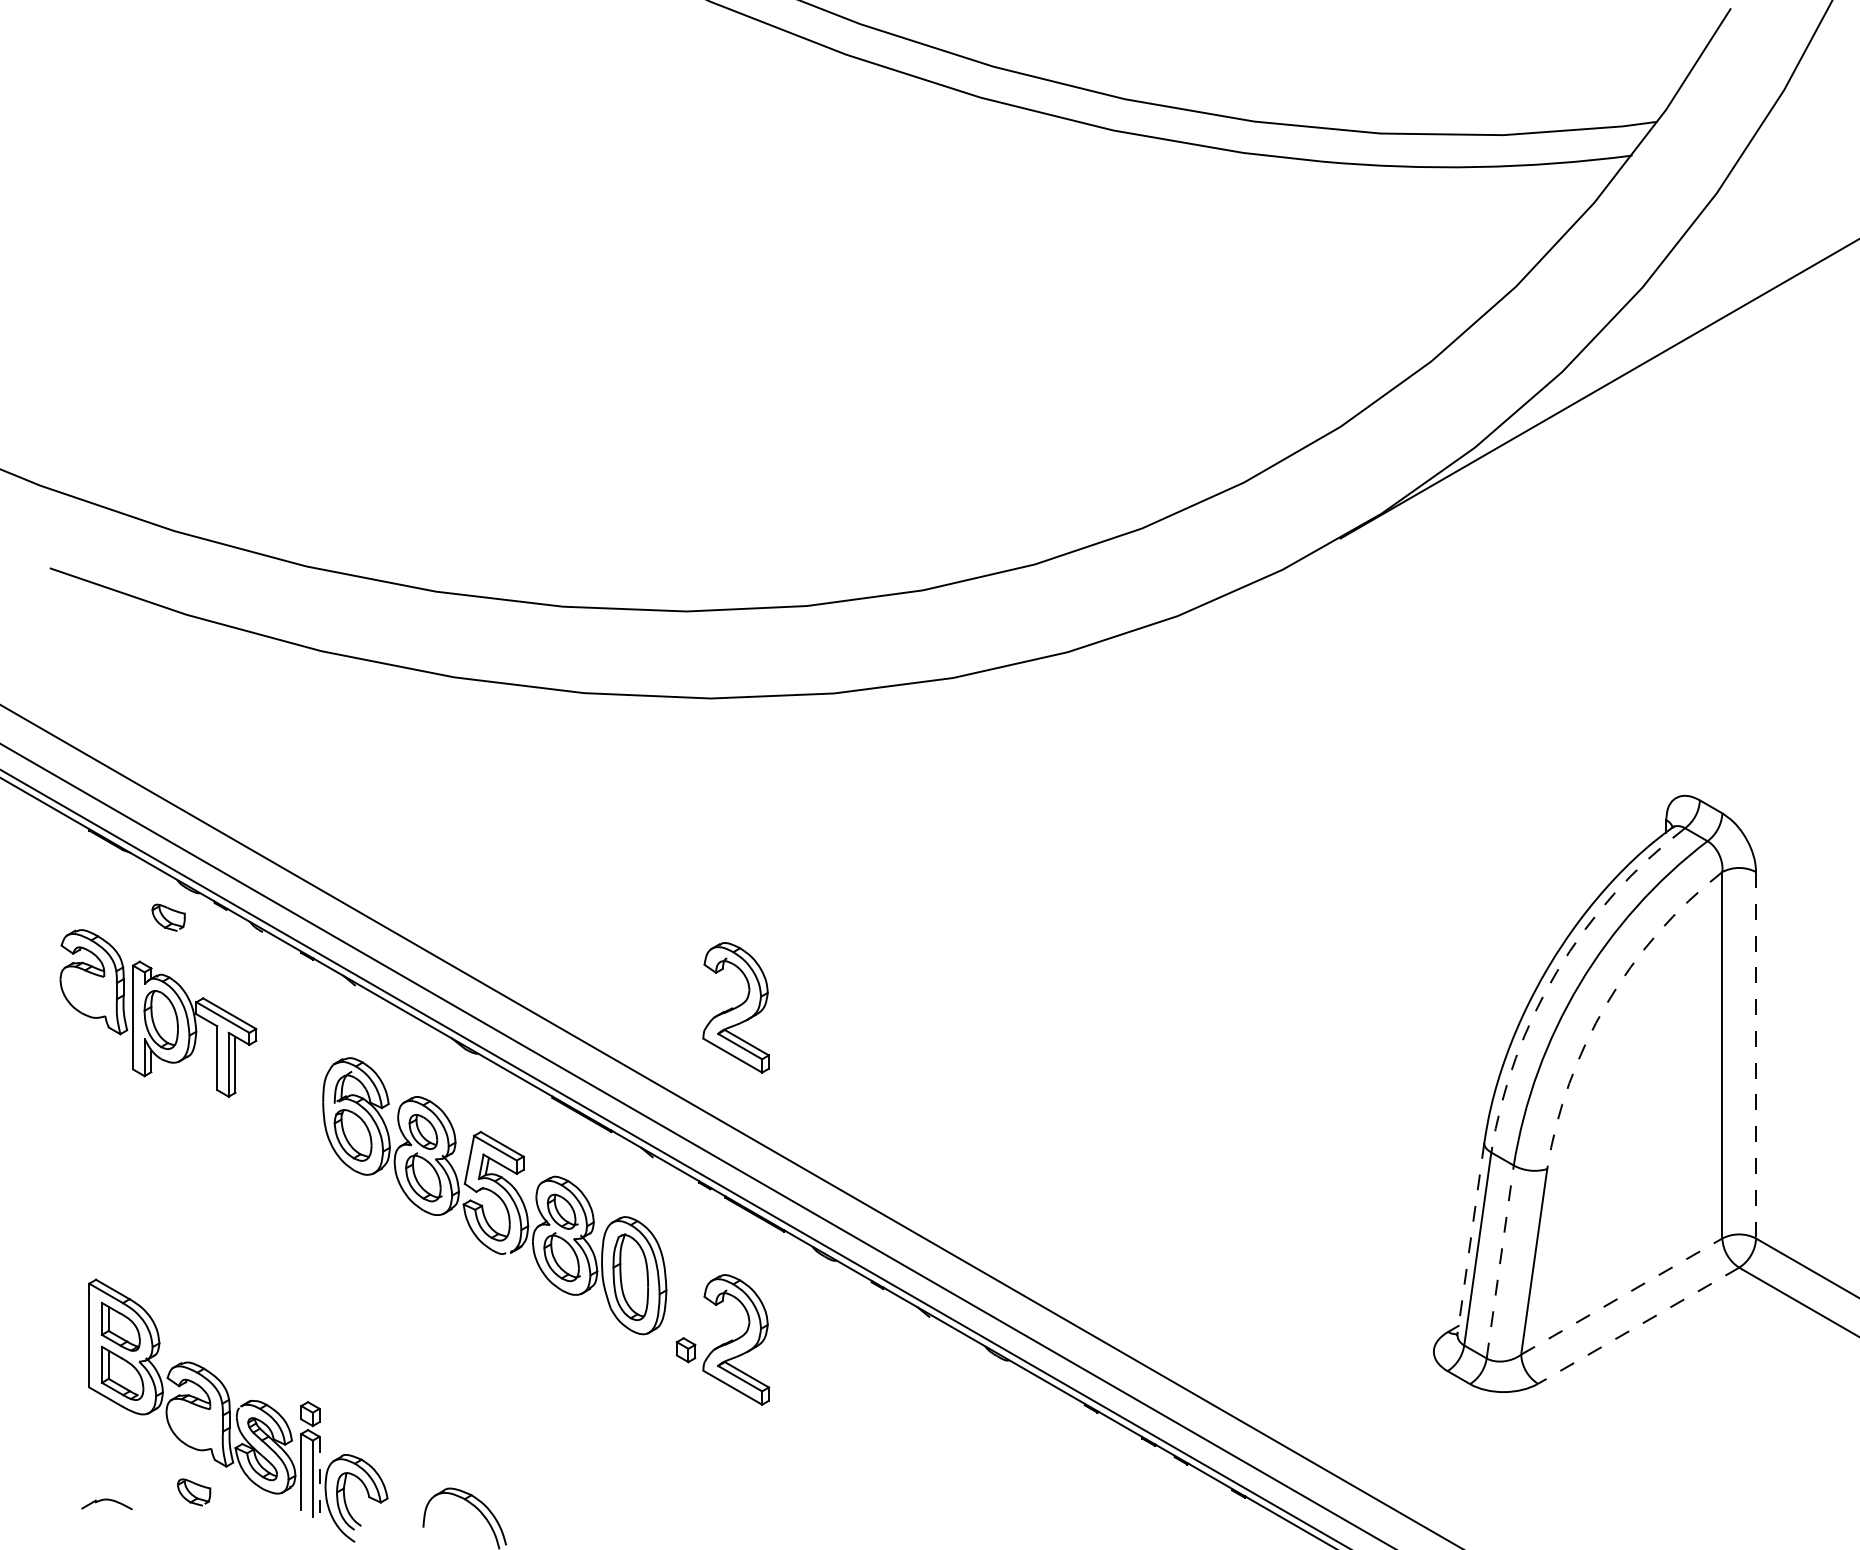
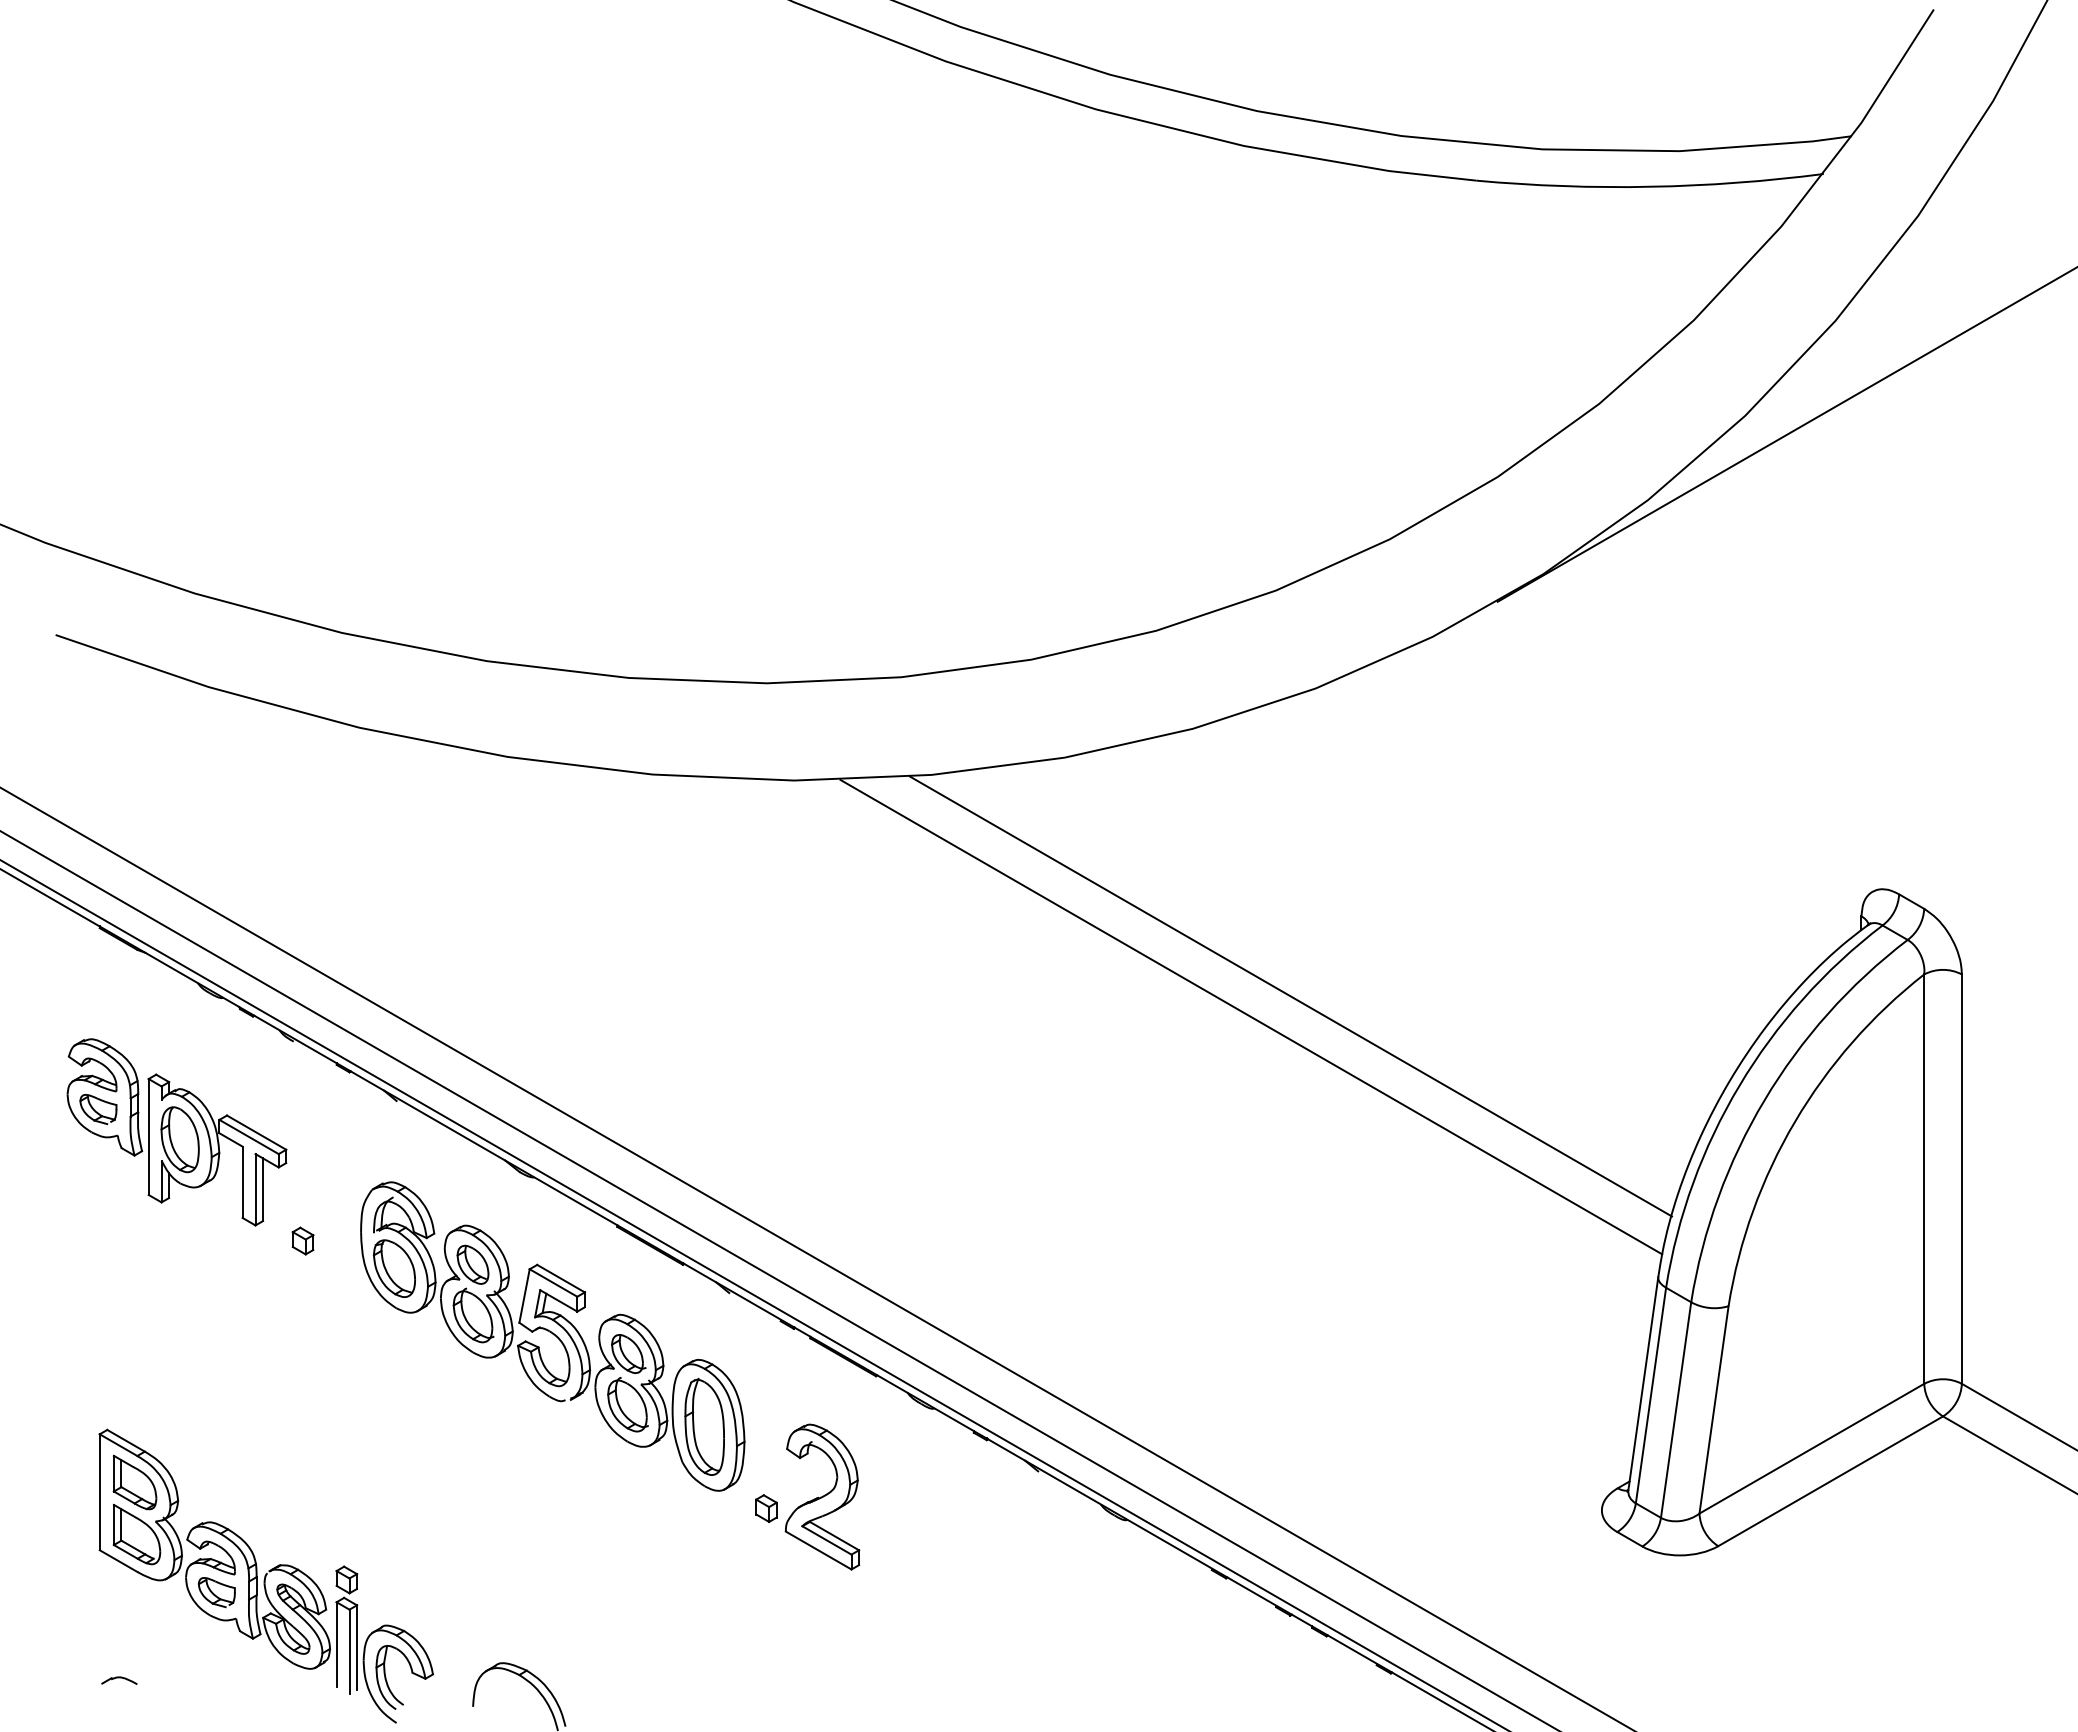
line: (1156, 891) -> (1291, 996), added
line: (1120, 909) -> (1251, 1016), added
part: (168, 917) -> (98, 1109), moved
arc: (1557, 971) -> (1739, 1085), dashed -> solid
arc: (1607, 1003) -> (1795, 1121), dashed -> solid
part: (736, 1007) -> (822, 1125), removed
line: (1755, 1055) -> (1961, 1179), dashed -> solid
part: (270, 1110) -> (302, 1240), added
line: (1471, 1239) -> (1643, 1384), dashed -> solid
line: (1500, 1262) -> (1676, 1410), dashed -> solid
line: (1621, 1296) -> (1811, 1448), dashed -> solid
line: (1638, 1325) -> (1830, 1481), dashed -> solid
line: (319, 1475) -> (357, 1648), dashed -> solid
part: (193, 1492) -> (216, 1592), moved
part: (106, 1504) -> (119, 1680), size x0.62

